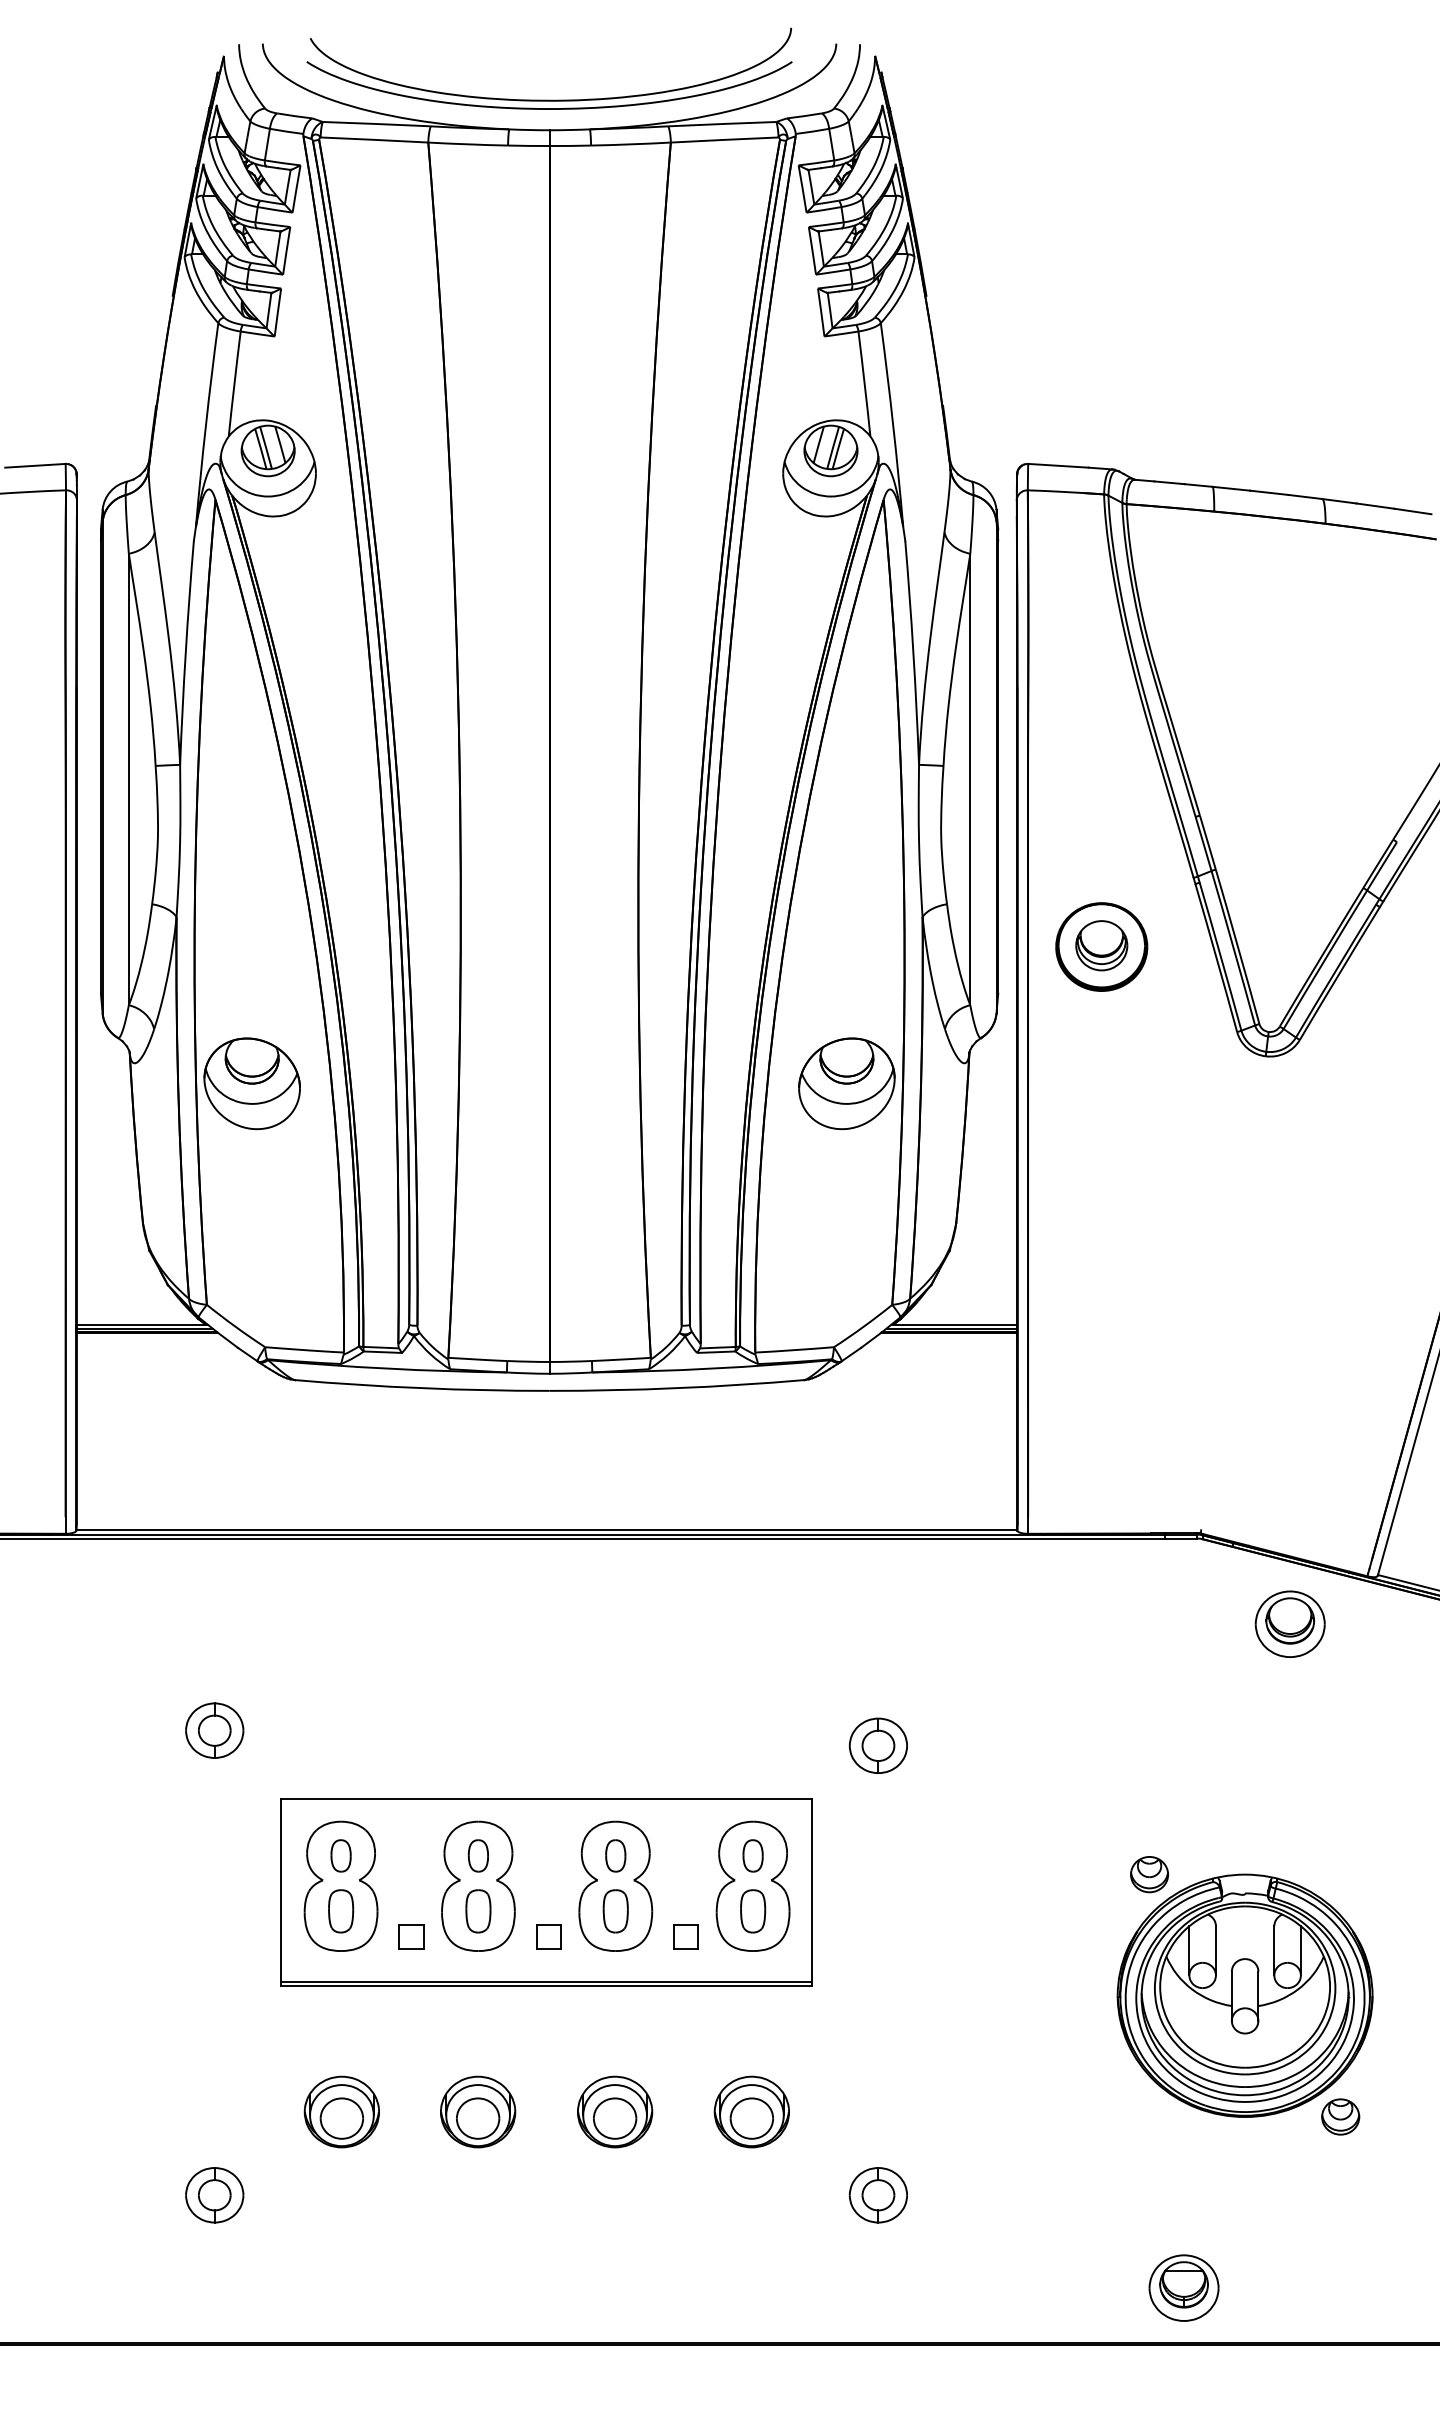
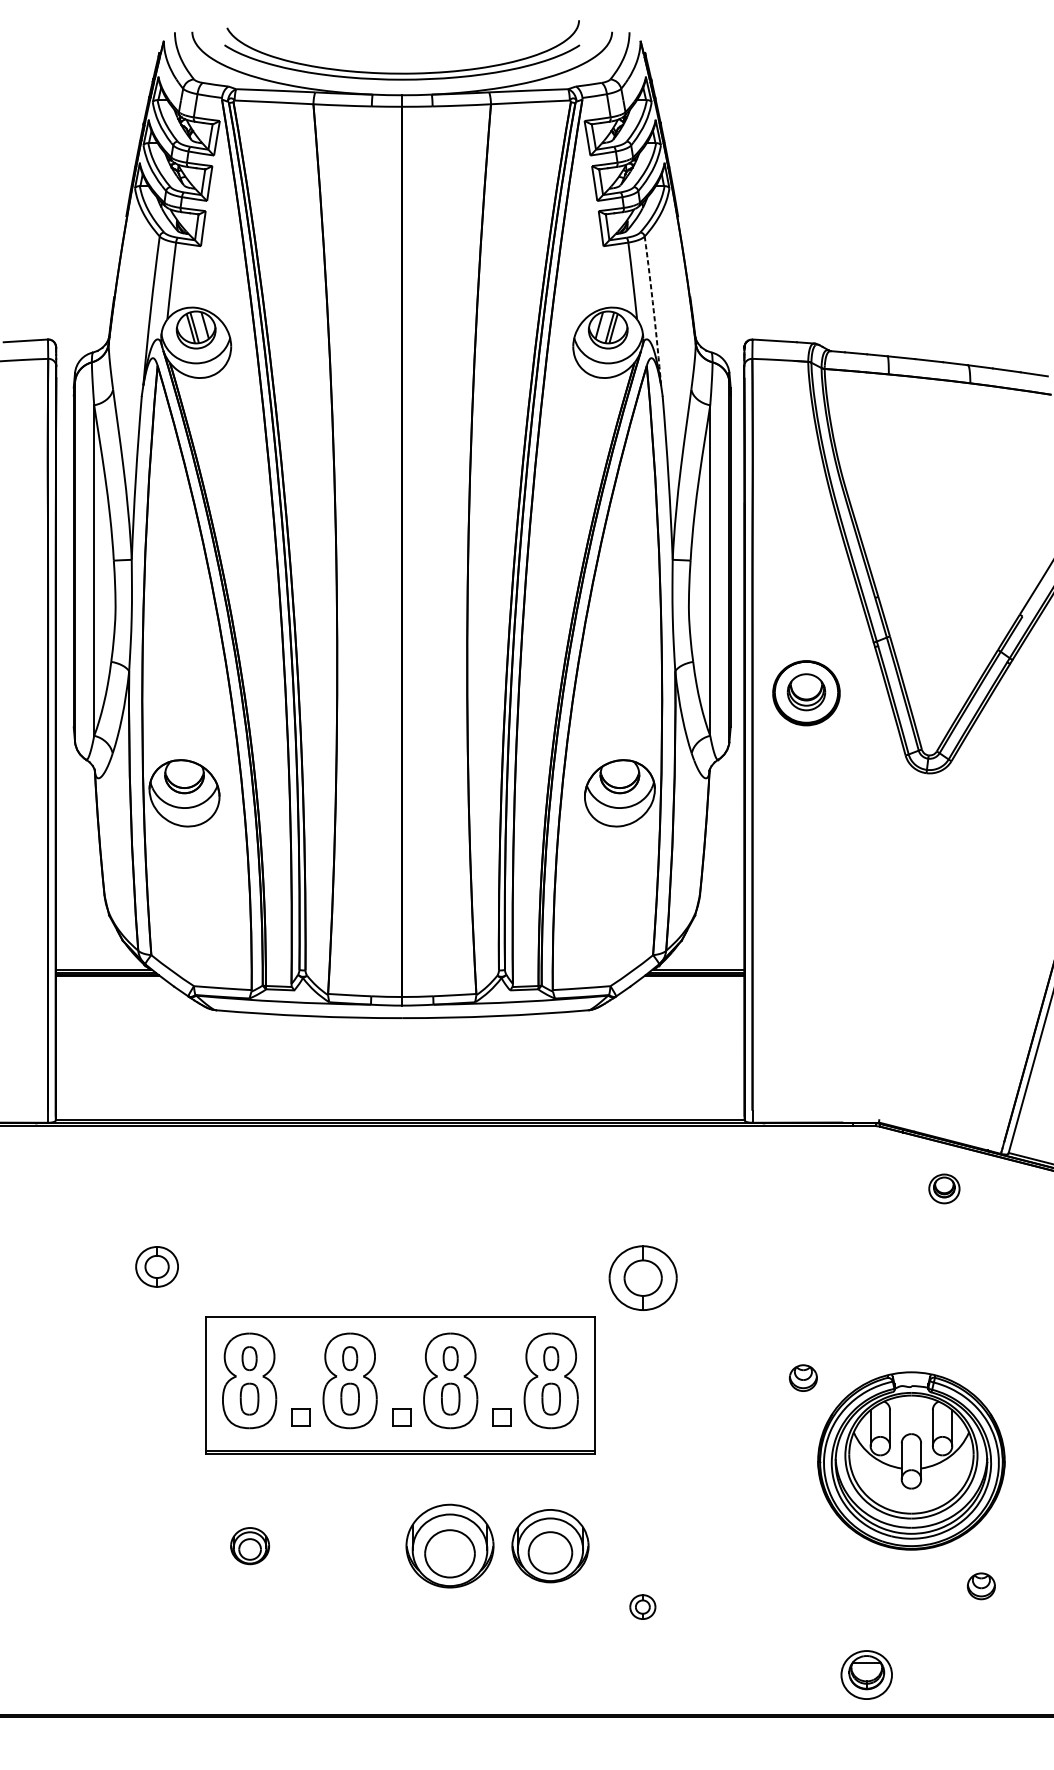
arc: (893, 424) -> (654, 310), solid -> dashed
part: (1289, 1623) -> (943, 1188), size x0.6
part: (877, 1745) -> (642, 1277), size x1.6
part: (1149, 1874) -> (803, 1378), moved
part: (341, 2111) -> (249, 1545), size x0.7
part: (478, 2111) -> (350, 1545), removed
part: (615, 2111) -> (450, 1545), size x1.6
part: (751, 2111) -> (550, 1545), size x1.4
part: (1340, 2116) -> (981, 1585), moved
part: (214, 2195) -> (156, 1607), removed
part: (877, 2195) -> (642, 1607), size x0.6

